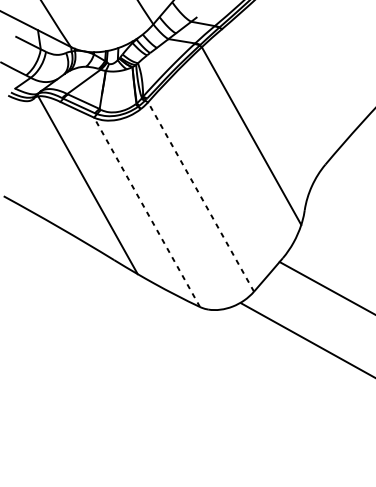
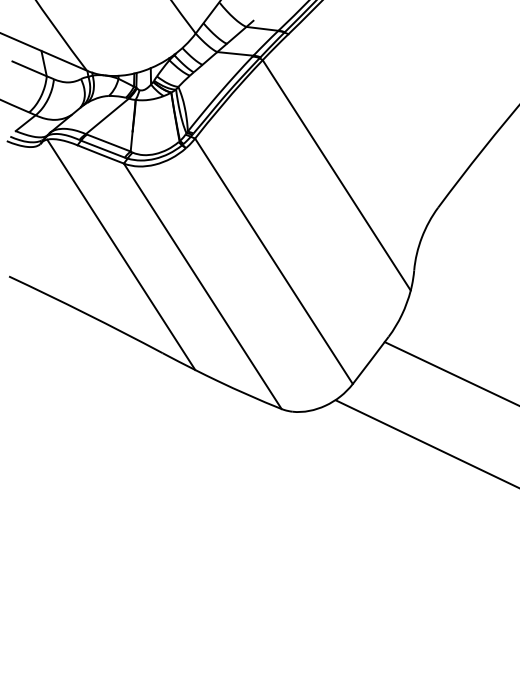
line: (200, 197) -> (273, 261), dashed -> solid
line: (146, 212) -> (202, 286), dashed -> solid

